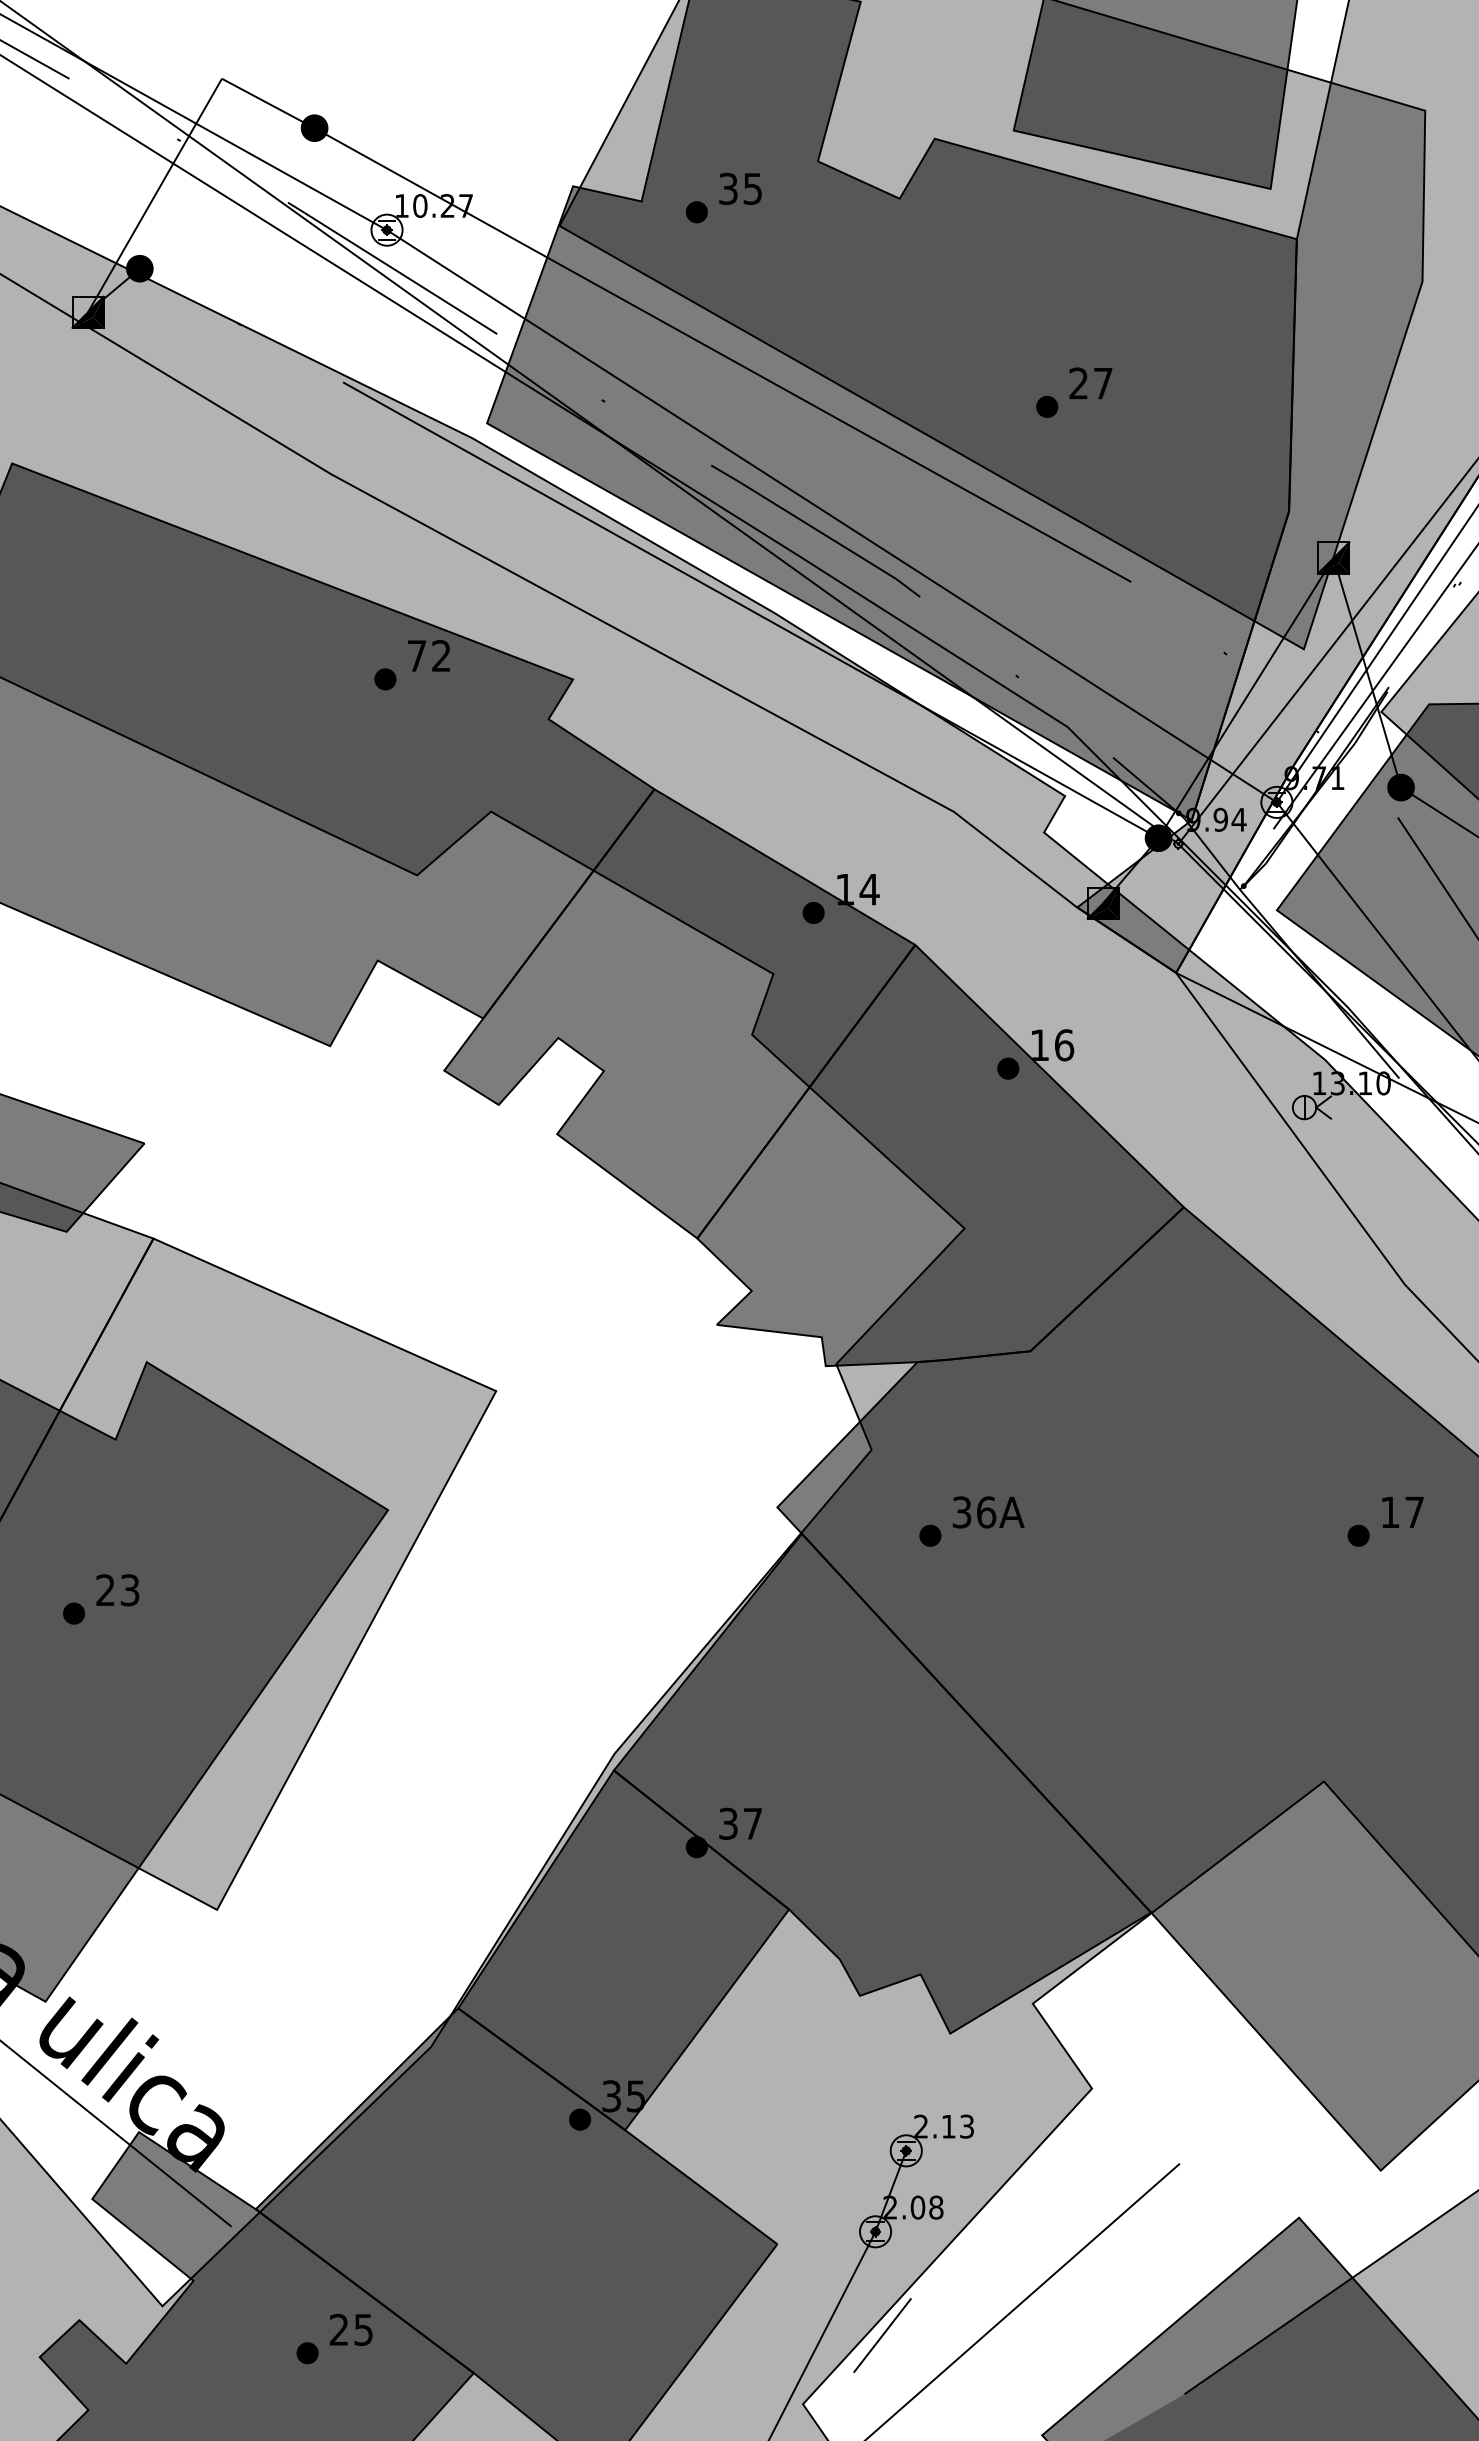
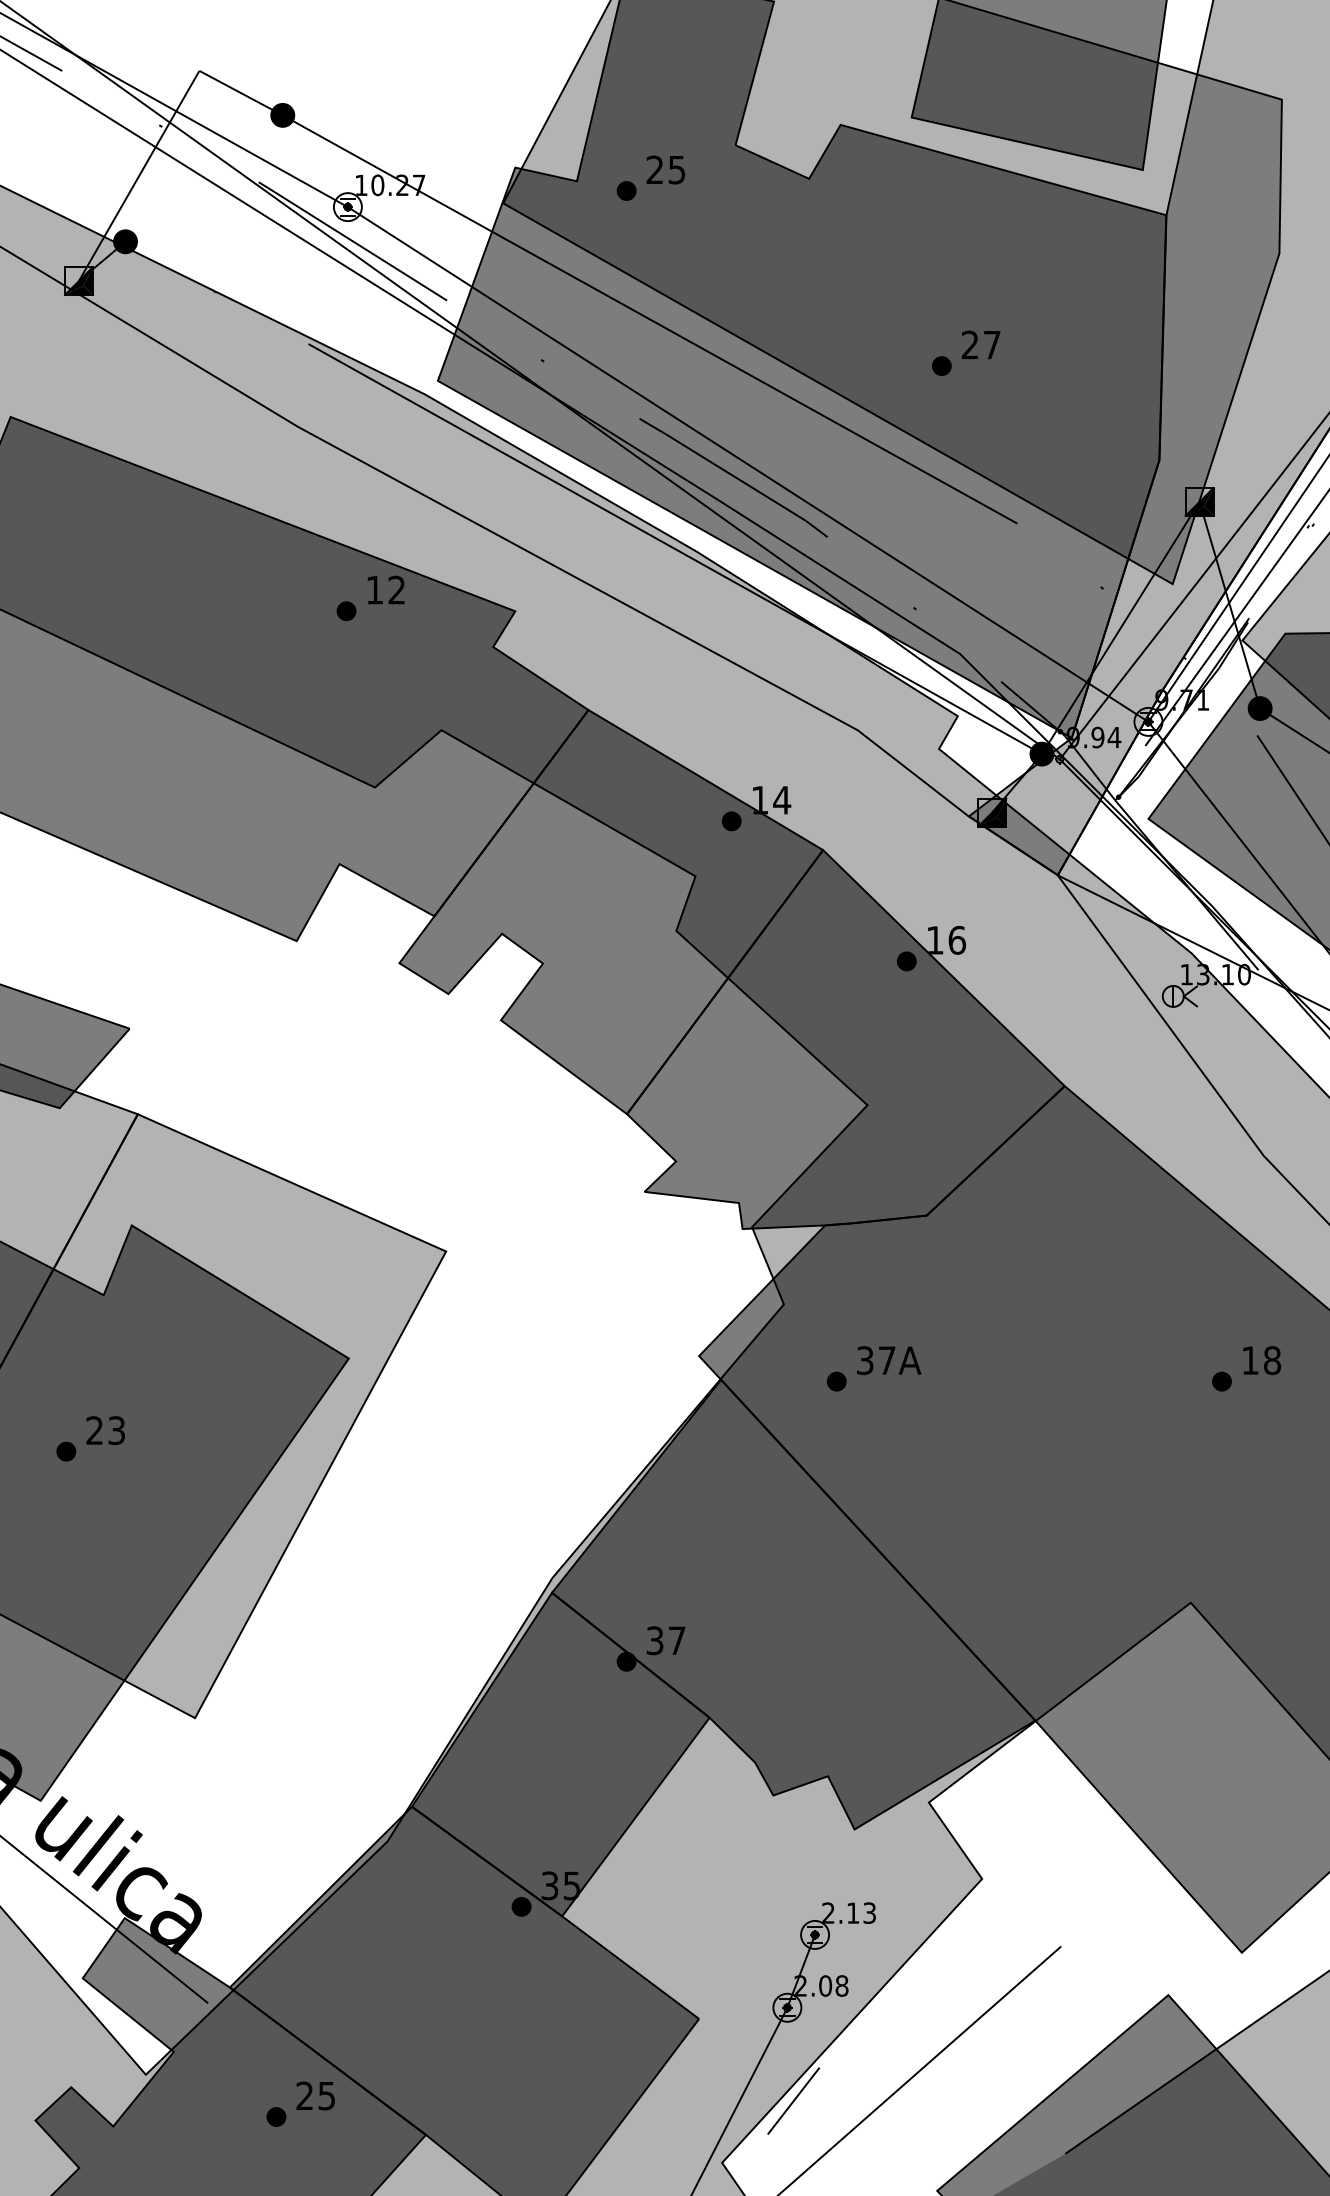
text: (728, 189) -> (655, 170), 35 -> 25
text: (416, 655) -> (374, 589), 72 -> 12
text: (986, 1512) -> (887, 1360), 36A -> 37A
text: (1414, 1512) -> (1272, 1360), 17 -> 18

